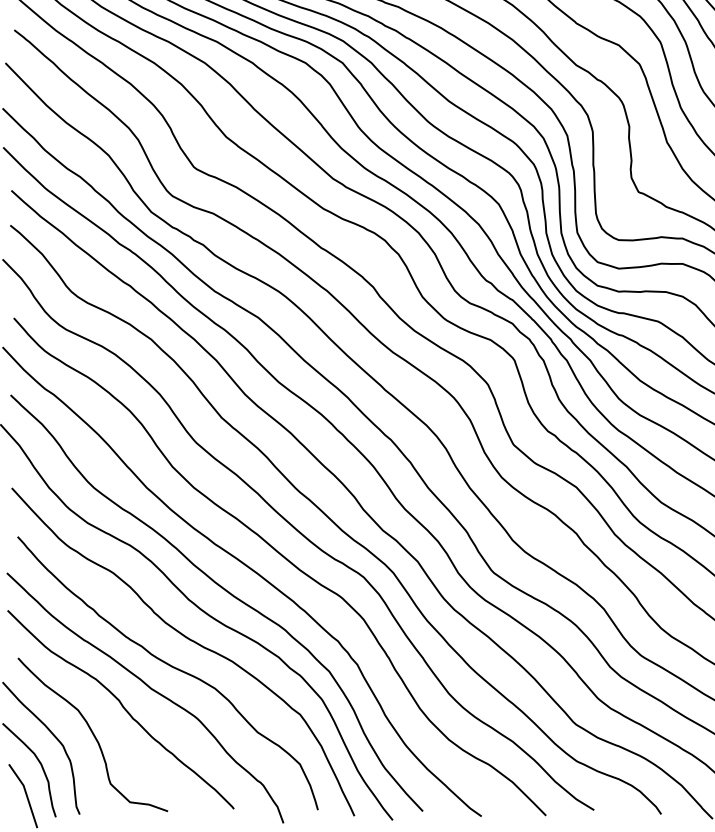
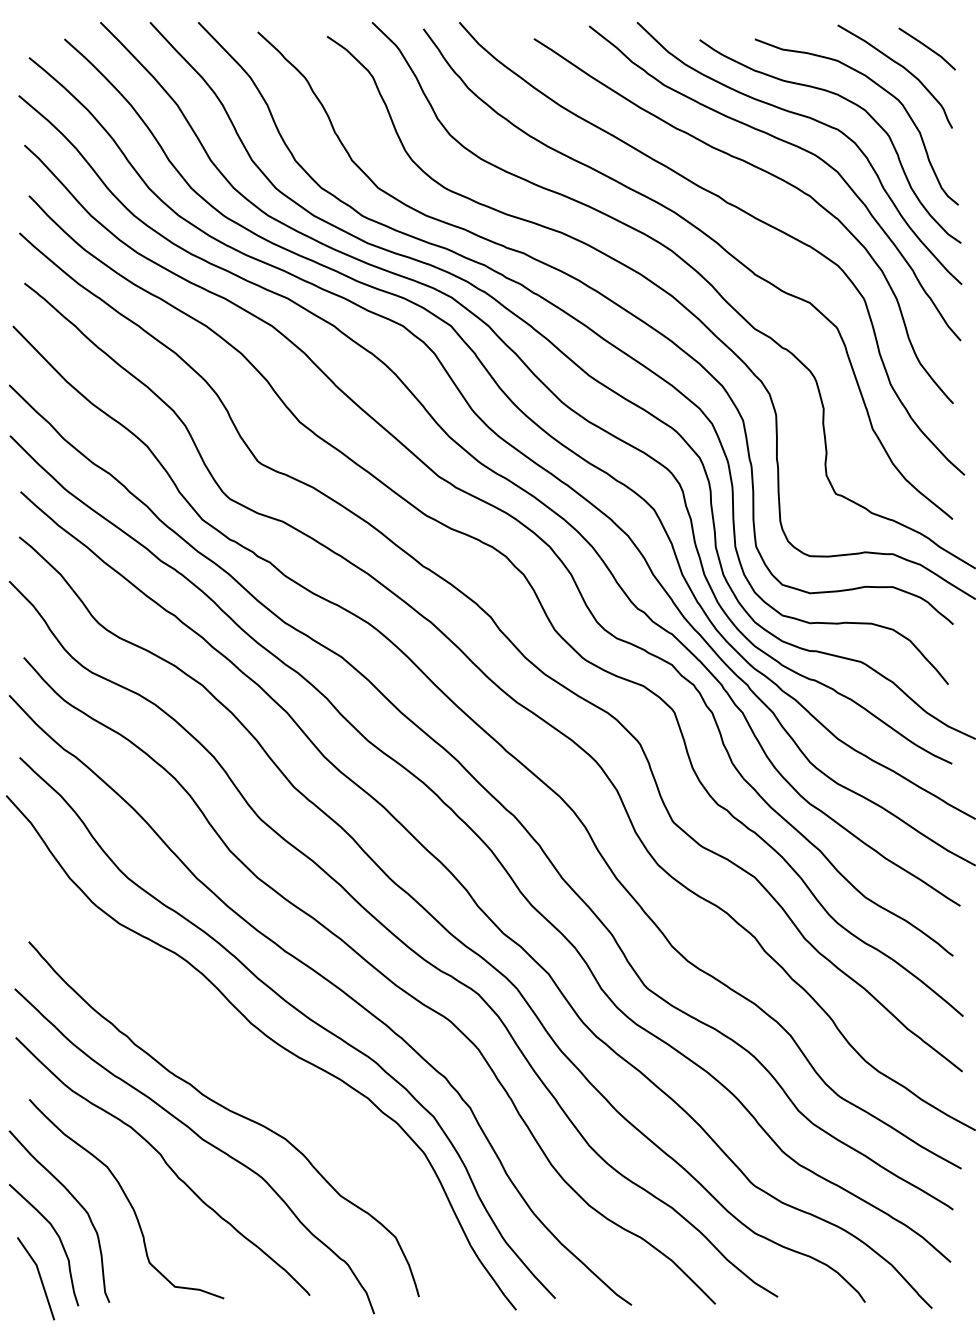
curve: (189, 640) -> (252, 1076), removed

